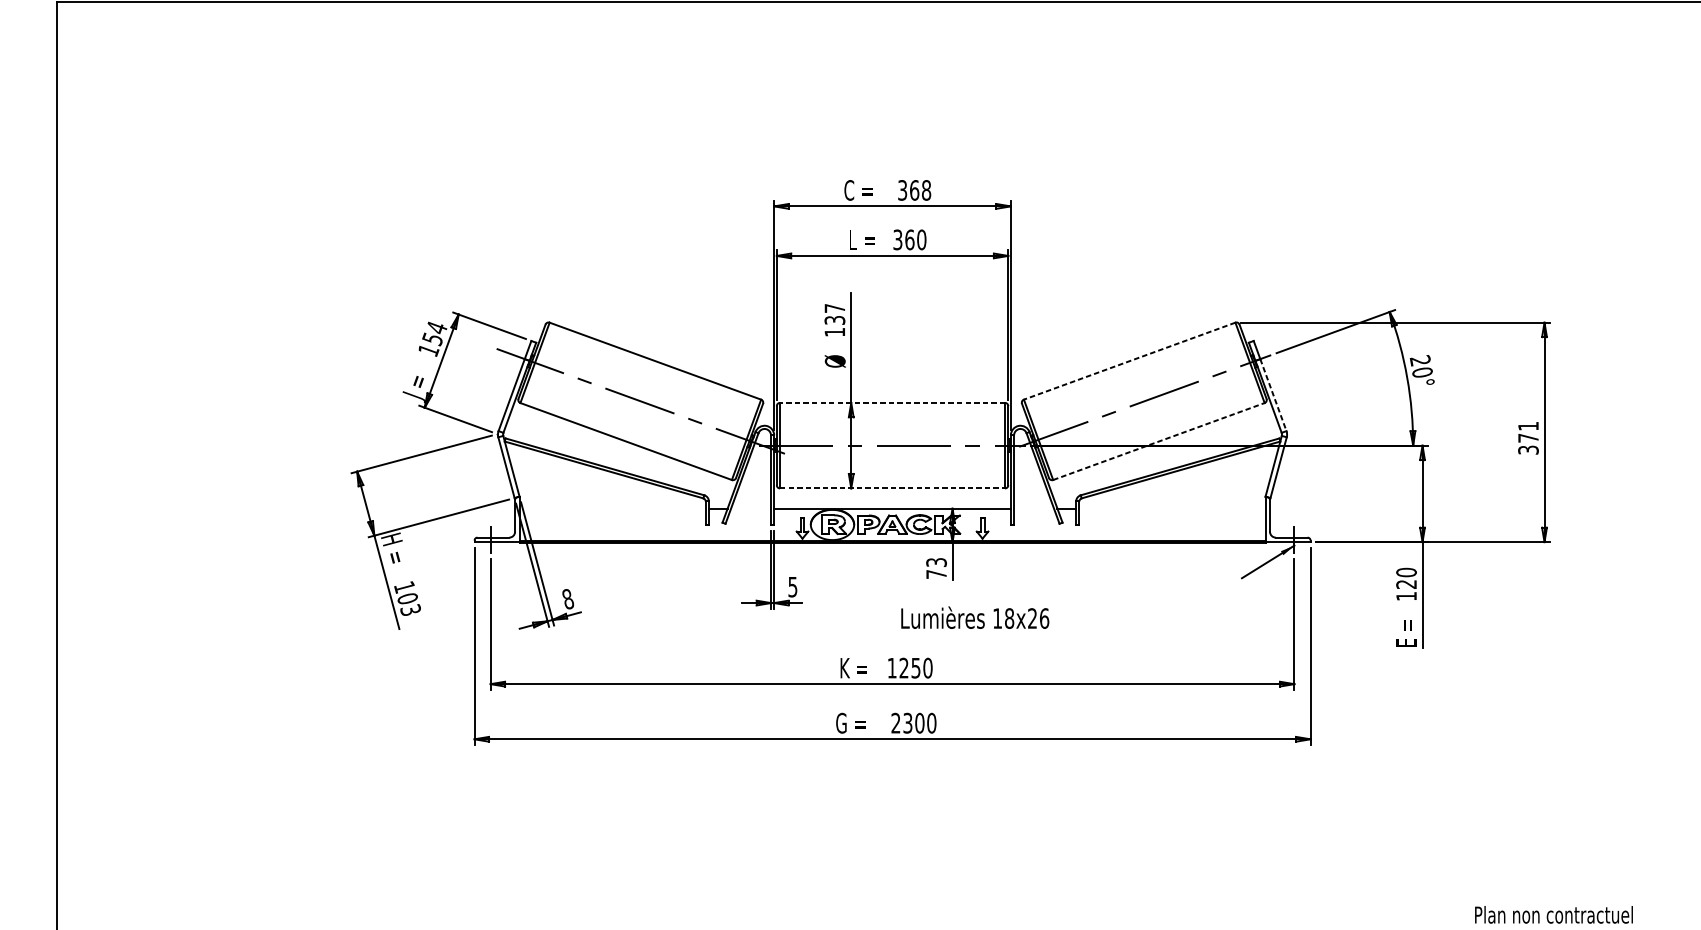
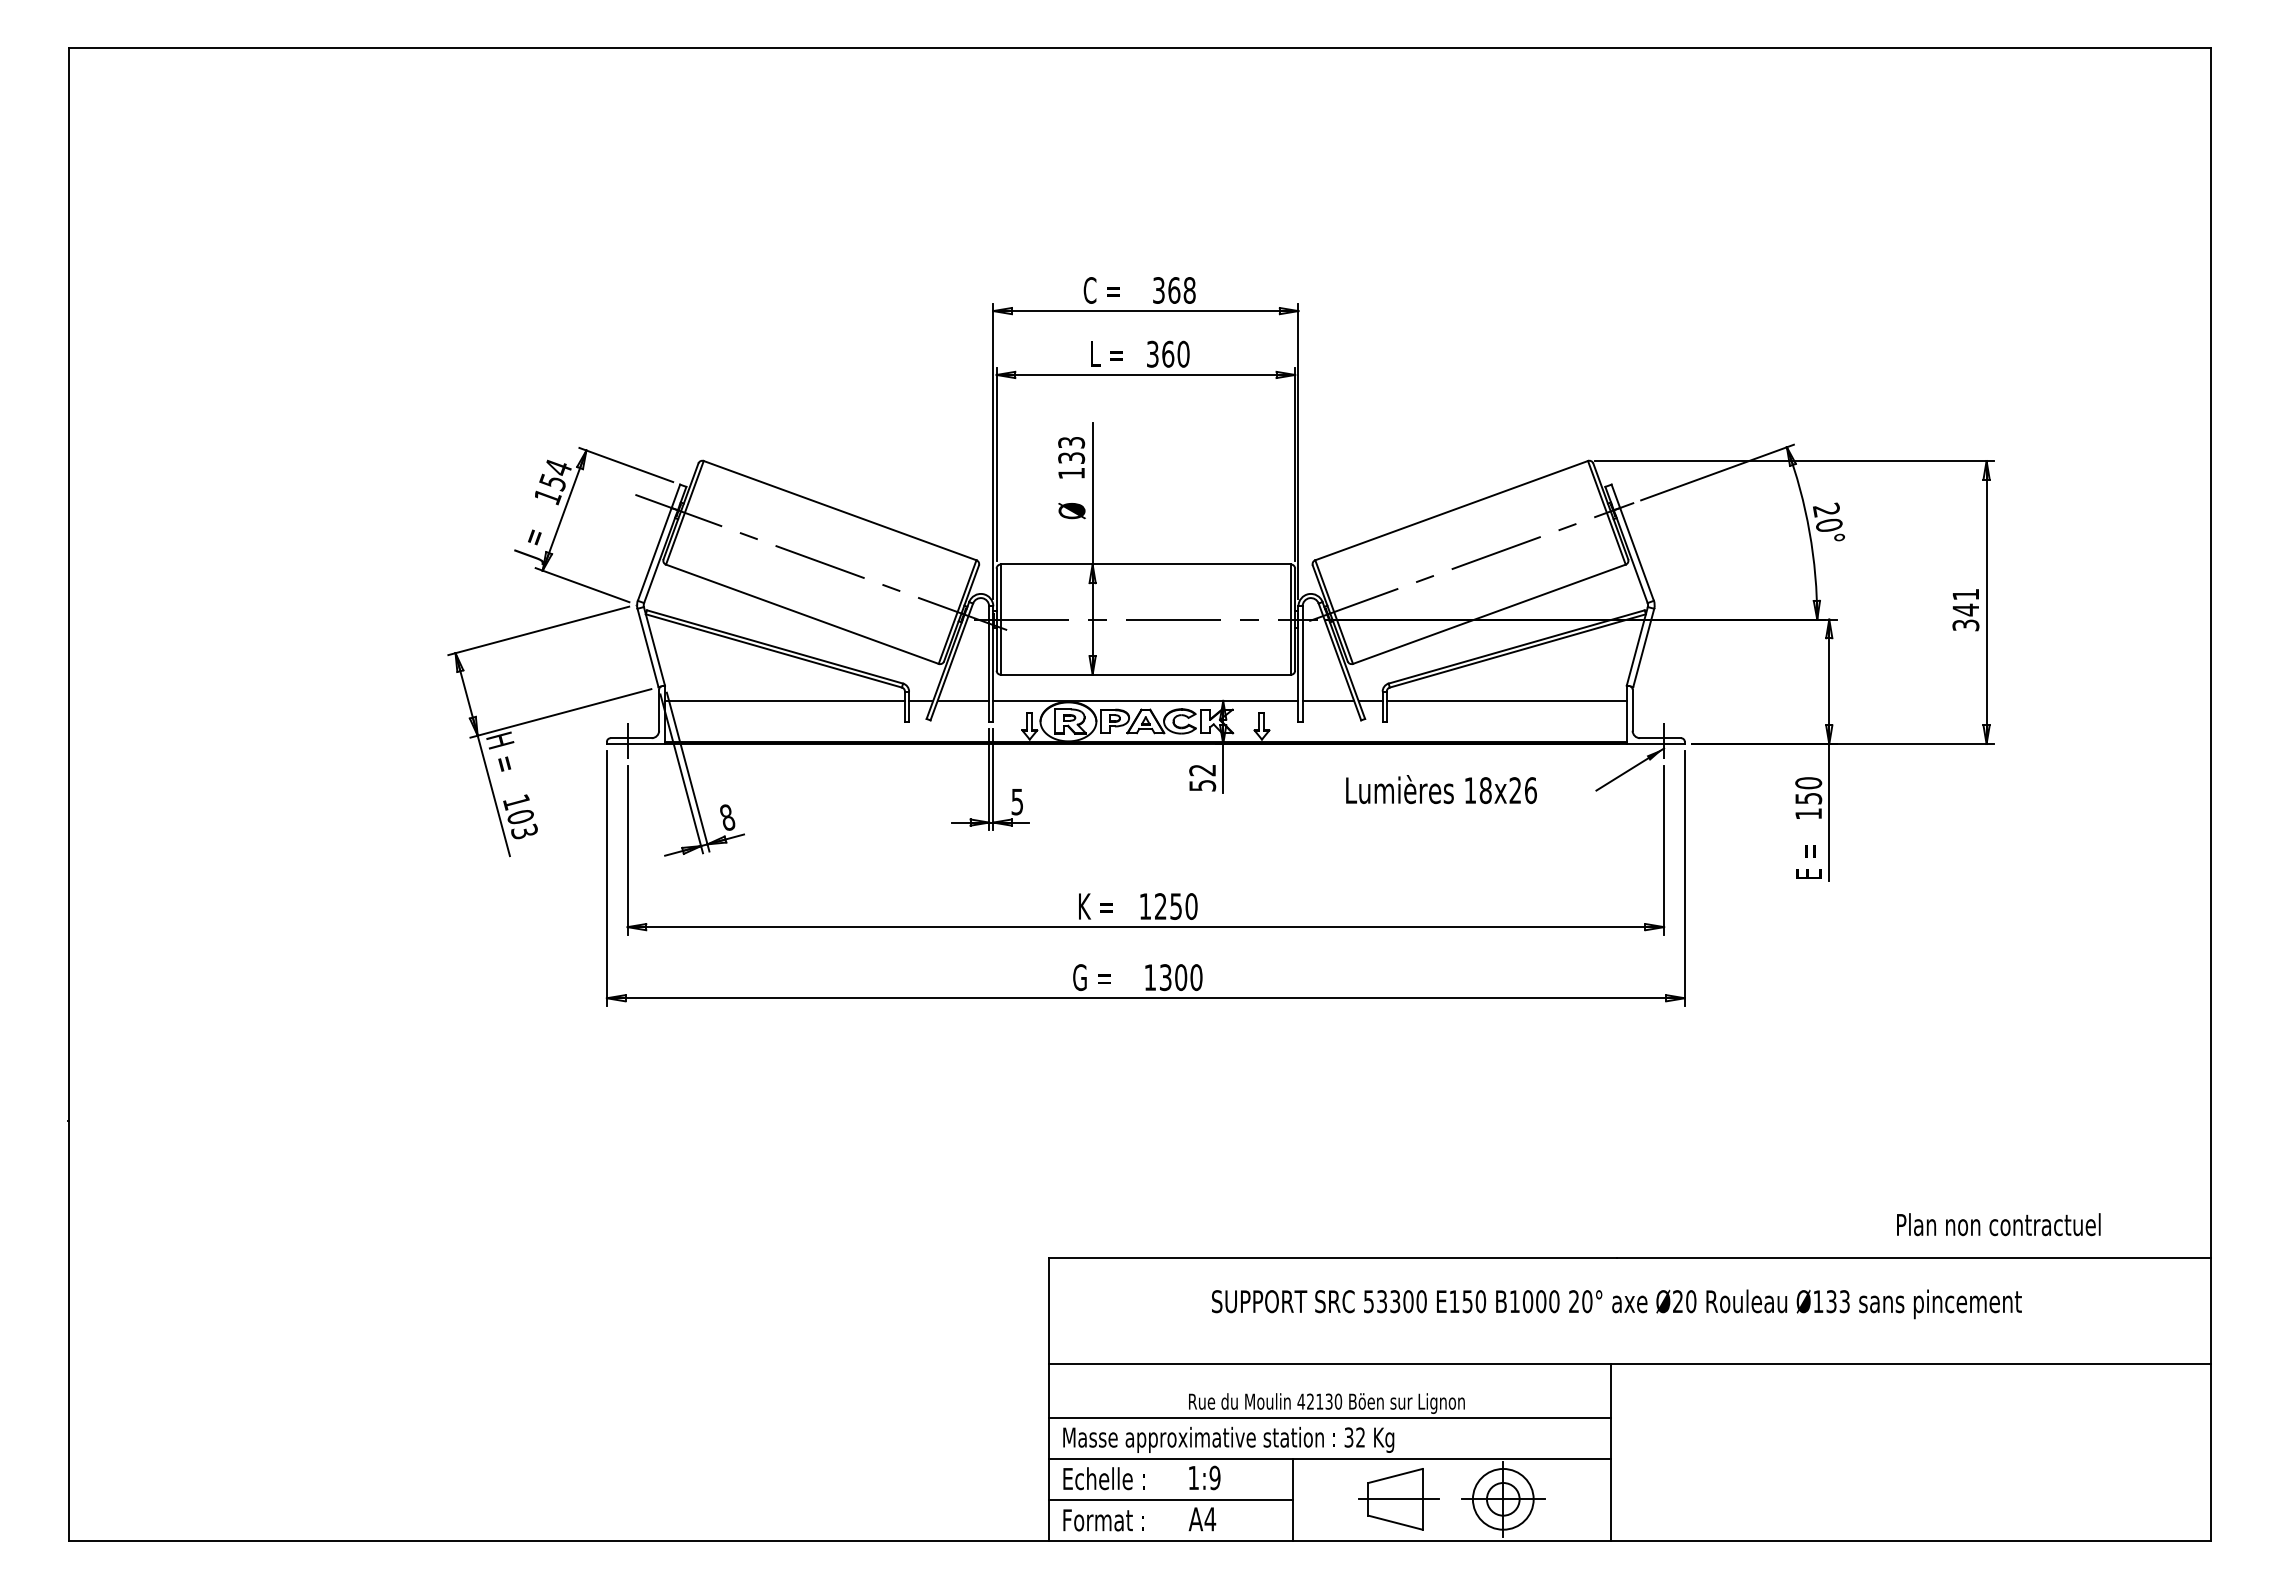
text: (834, 308) -> (1071, 442), 137 -> 133
line: (1129, 361) -> (1451, 510), dashed -> solid
line: (1273, 395) -> (1637, 554), dashed -> solid
line: (892, 402) -> (1145, 564), dashed -> solid
text: (1528, 437) -> (1965, 609), 371 -> 341
line: (1159, 441) -> (1489, 614), dashed -> solid
line: (893, 488) -> (1146, 674), dashed -> solid
line: (612, 508) -> (784, 700), added
line: (751, 508) -> (963, 700), added
line: (1034, 508) -> (1328, 700), added
line: (1172, 508) -> (1506, 700), added
text: (936, 568) -> (1202, 777), 73 -> 52
text: (1406, 584) -> (1808, 798), 120 -> 150
text: (975, 617) -> (1441, 789), moved
text: (895, 723) -> (1149, 977), 2300 -> 1300

